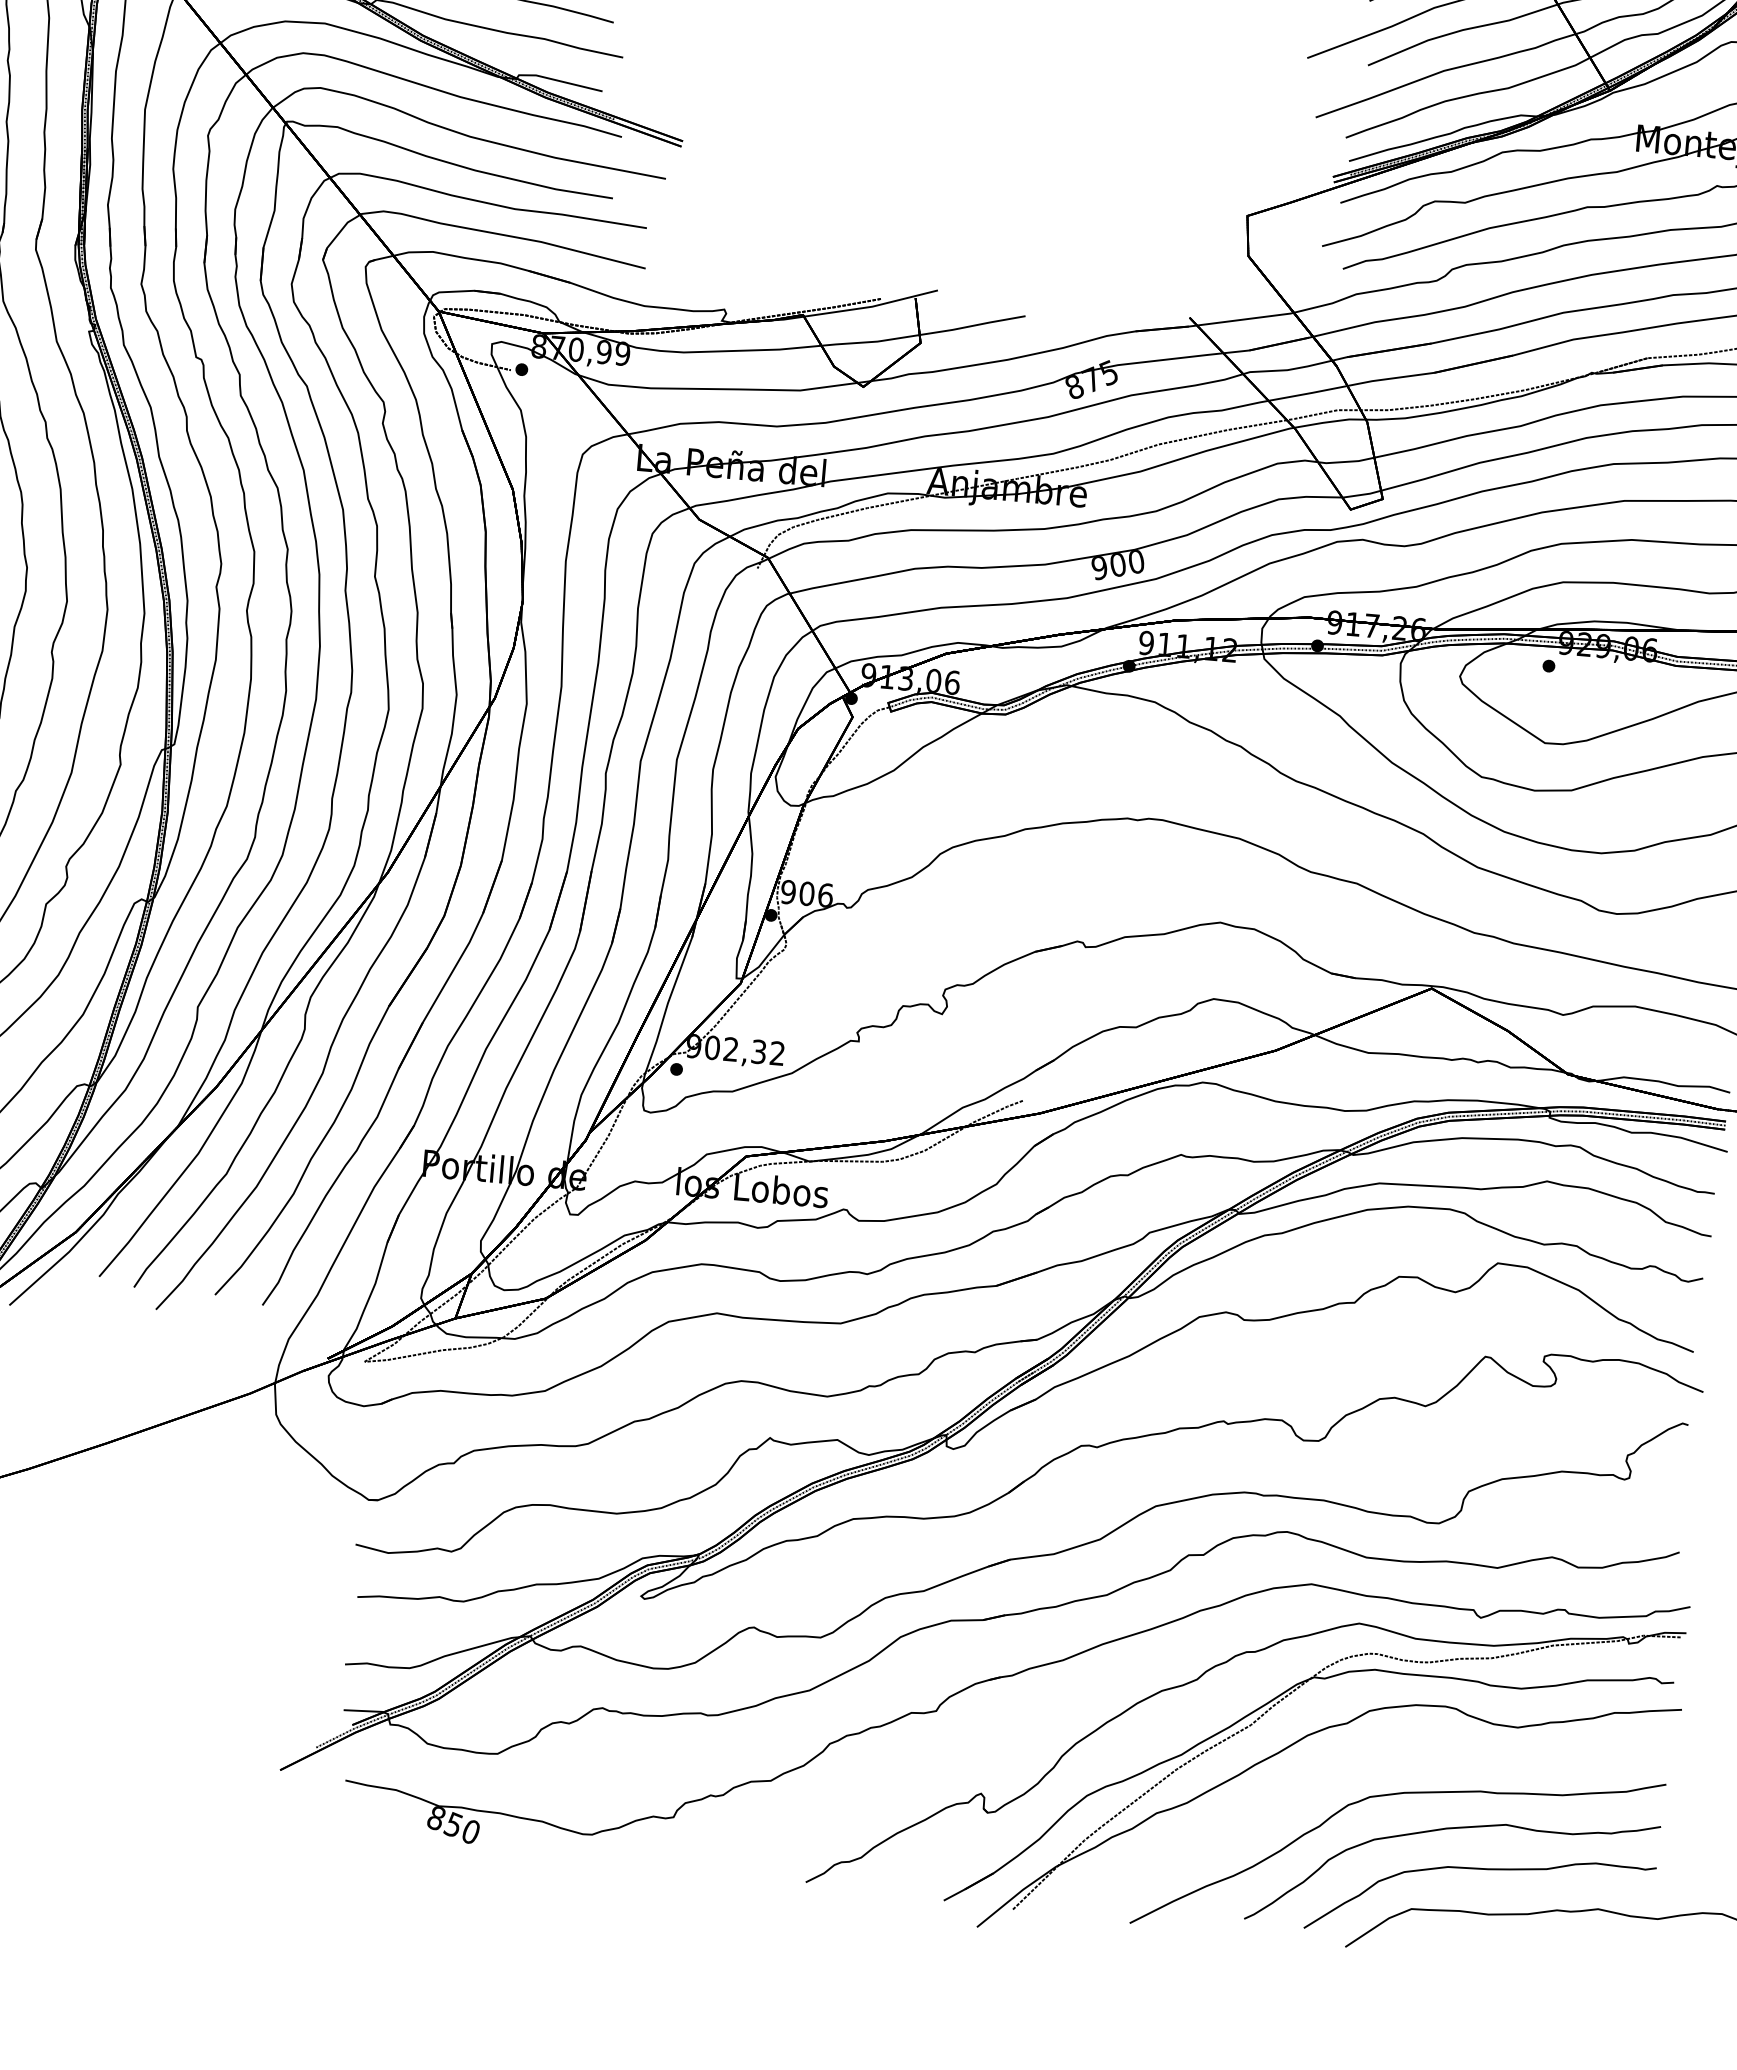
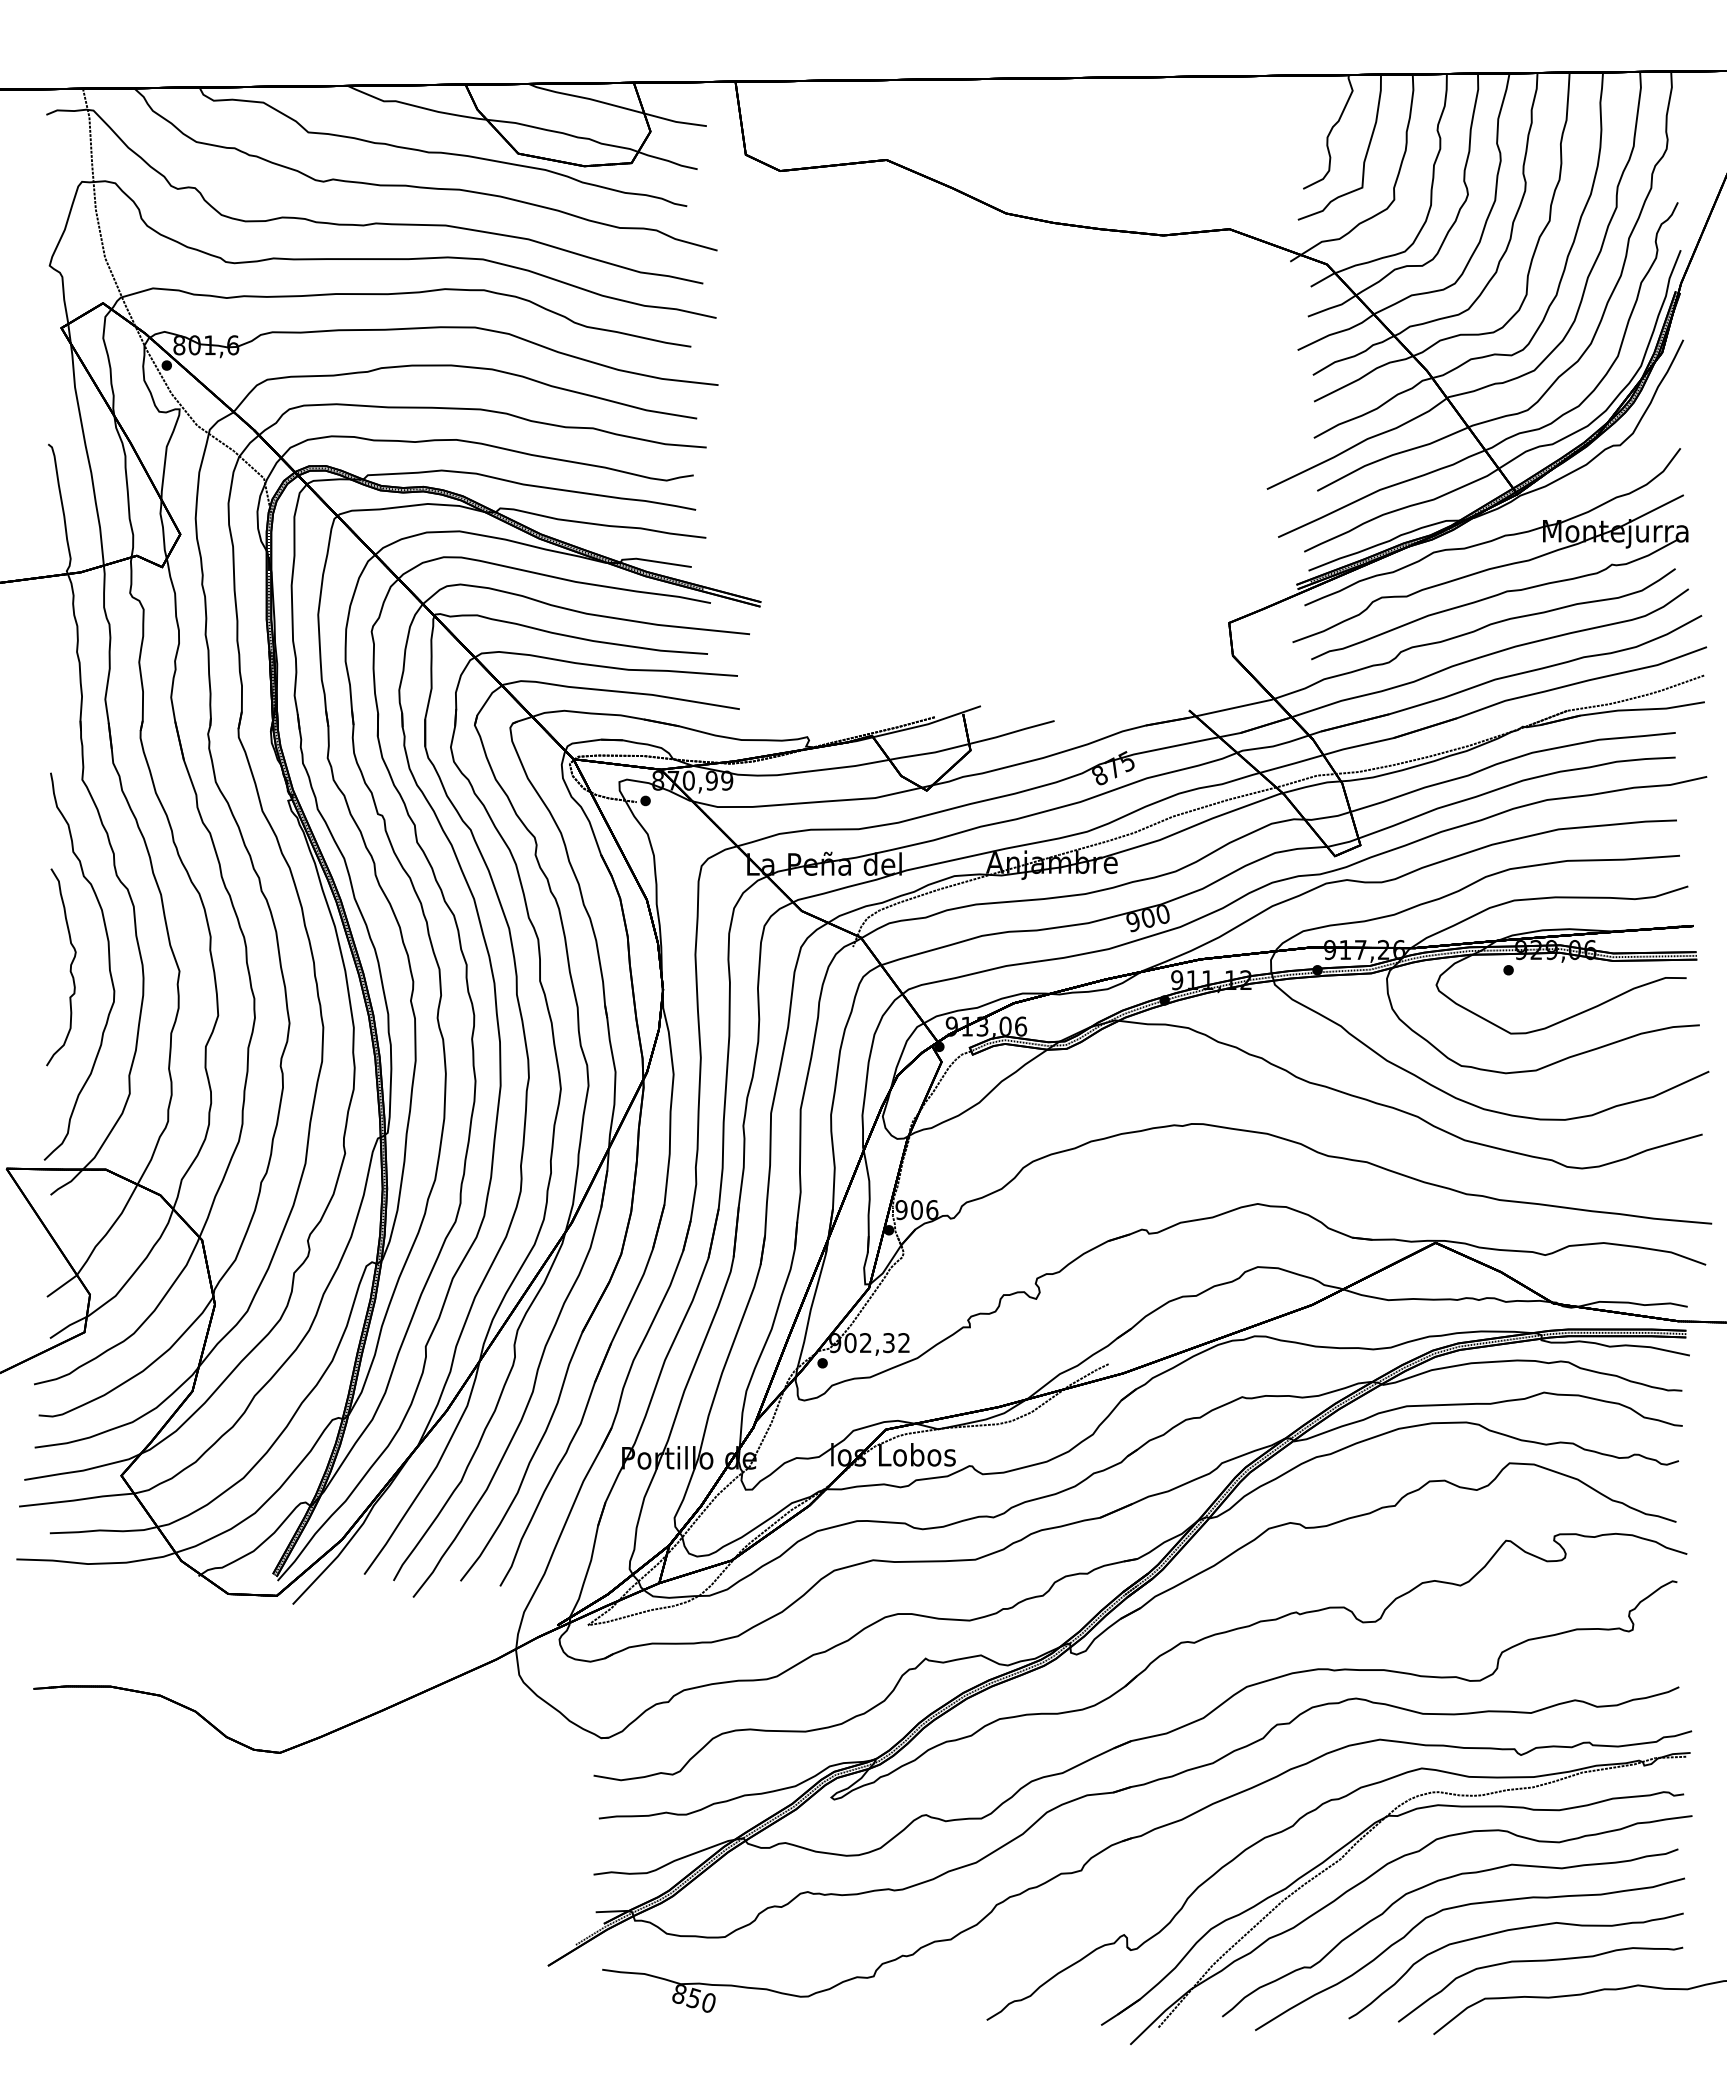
part: (1359, 1765) -> (1432, 1884), added

